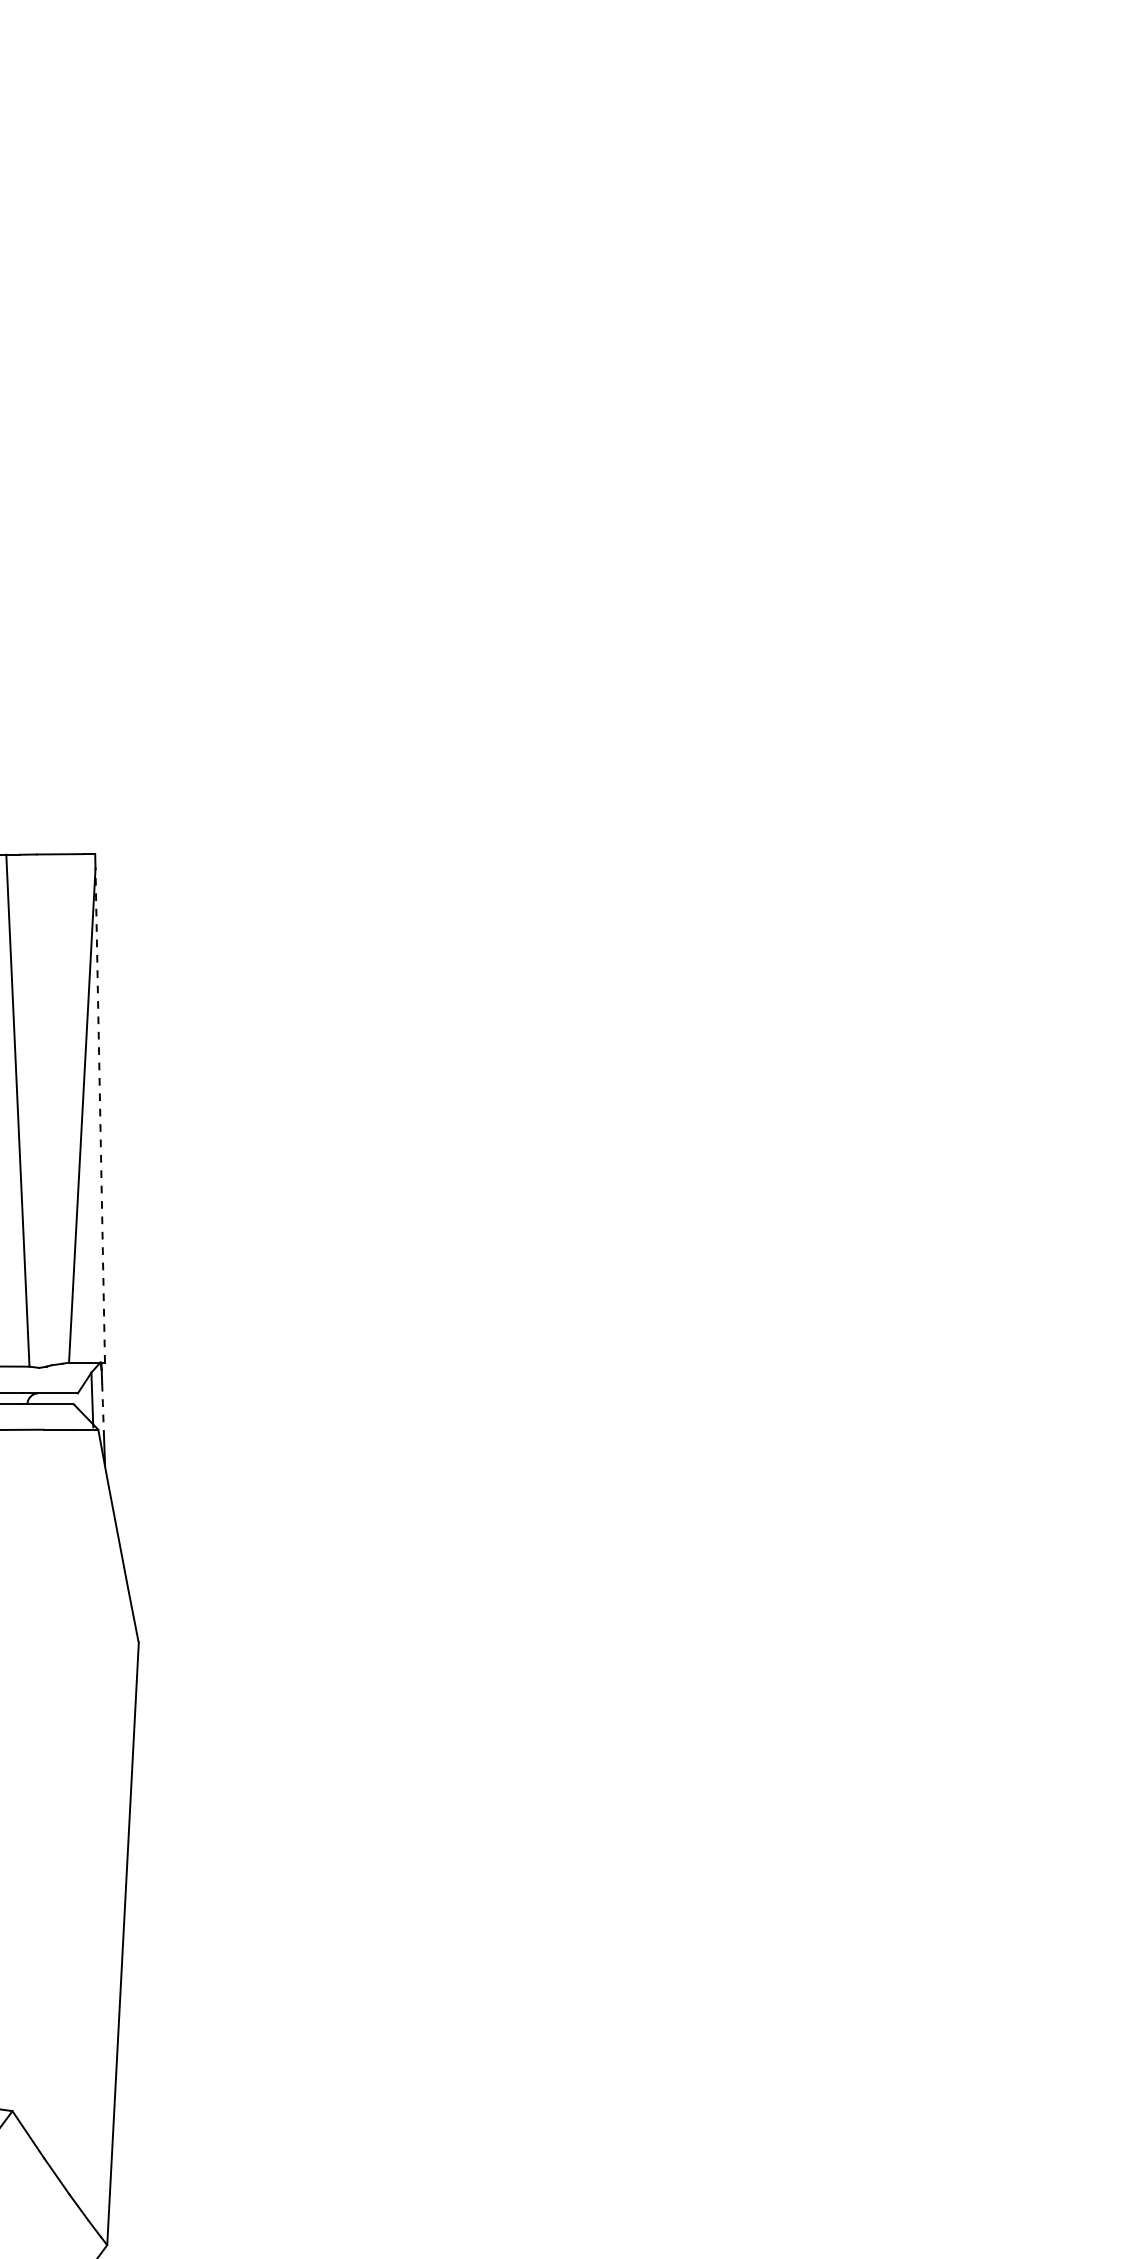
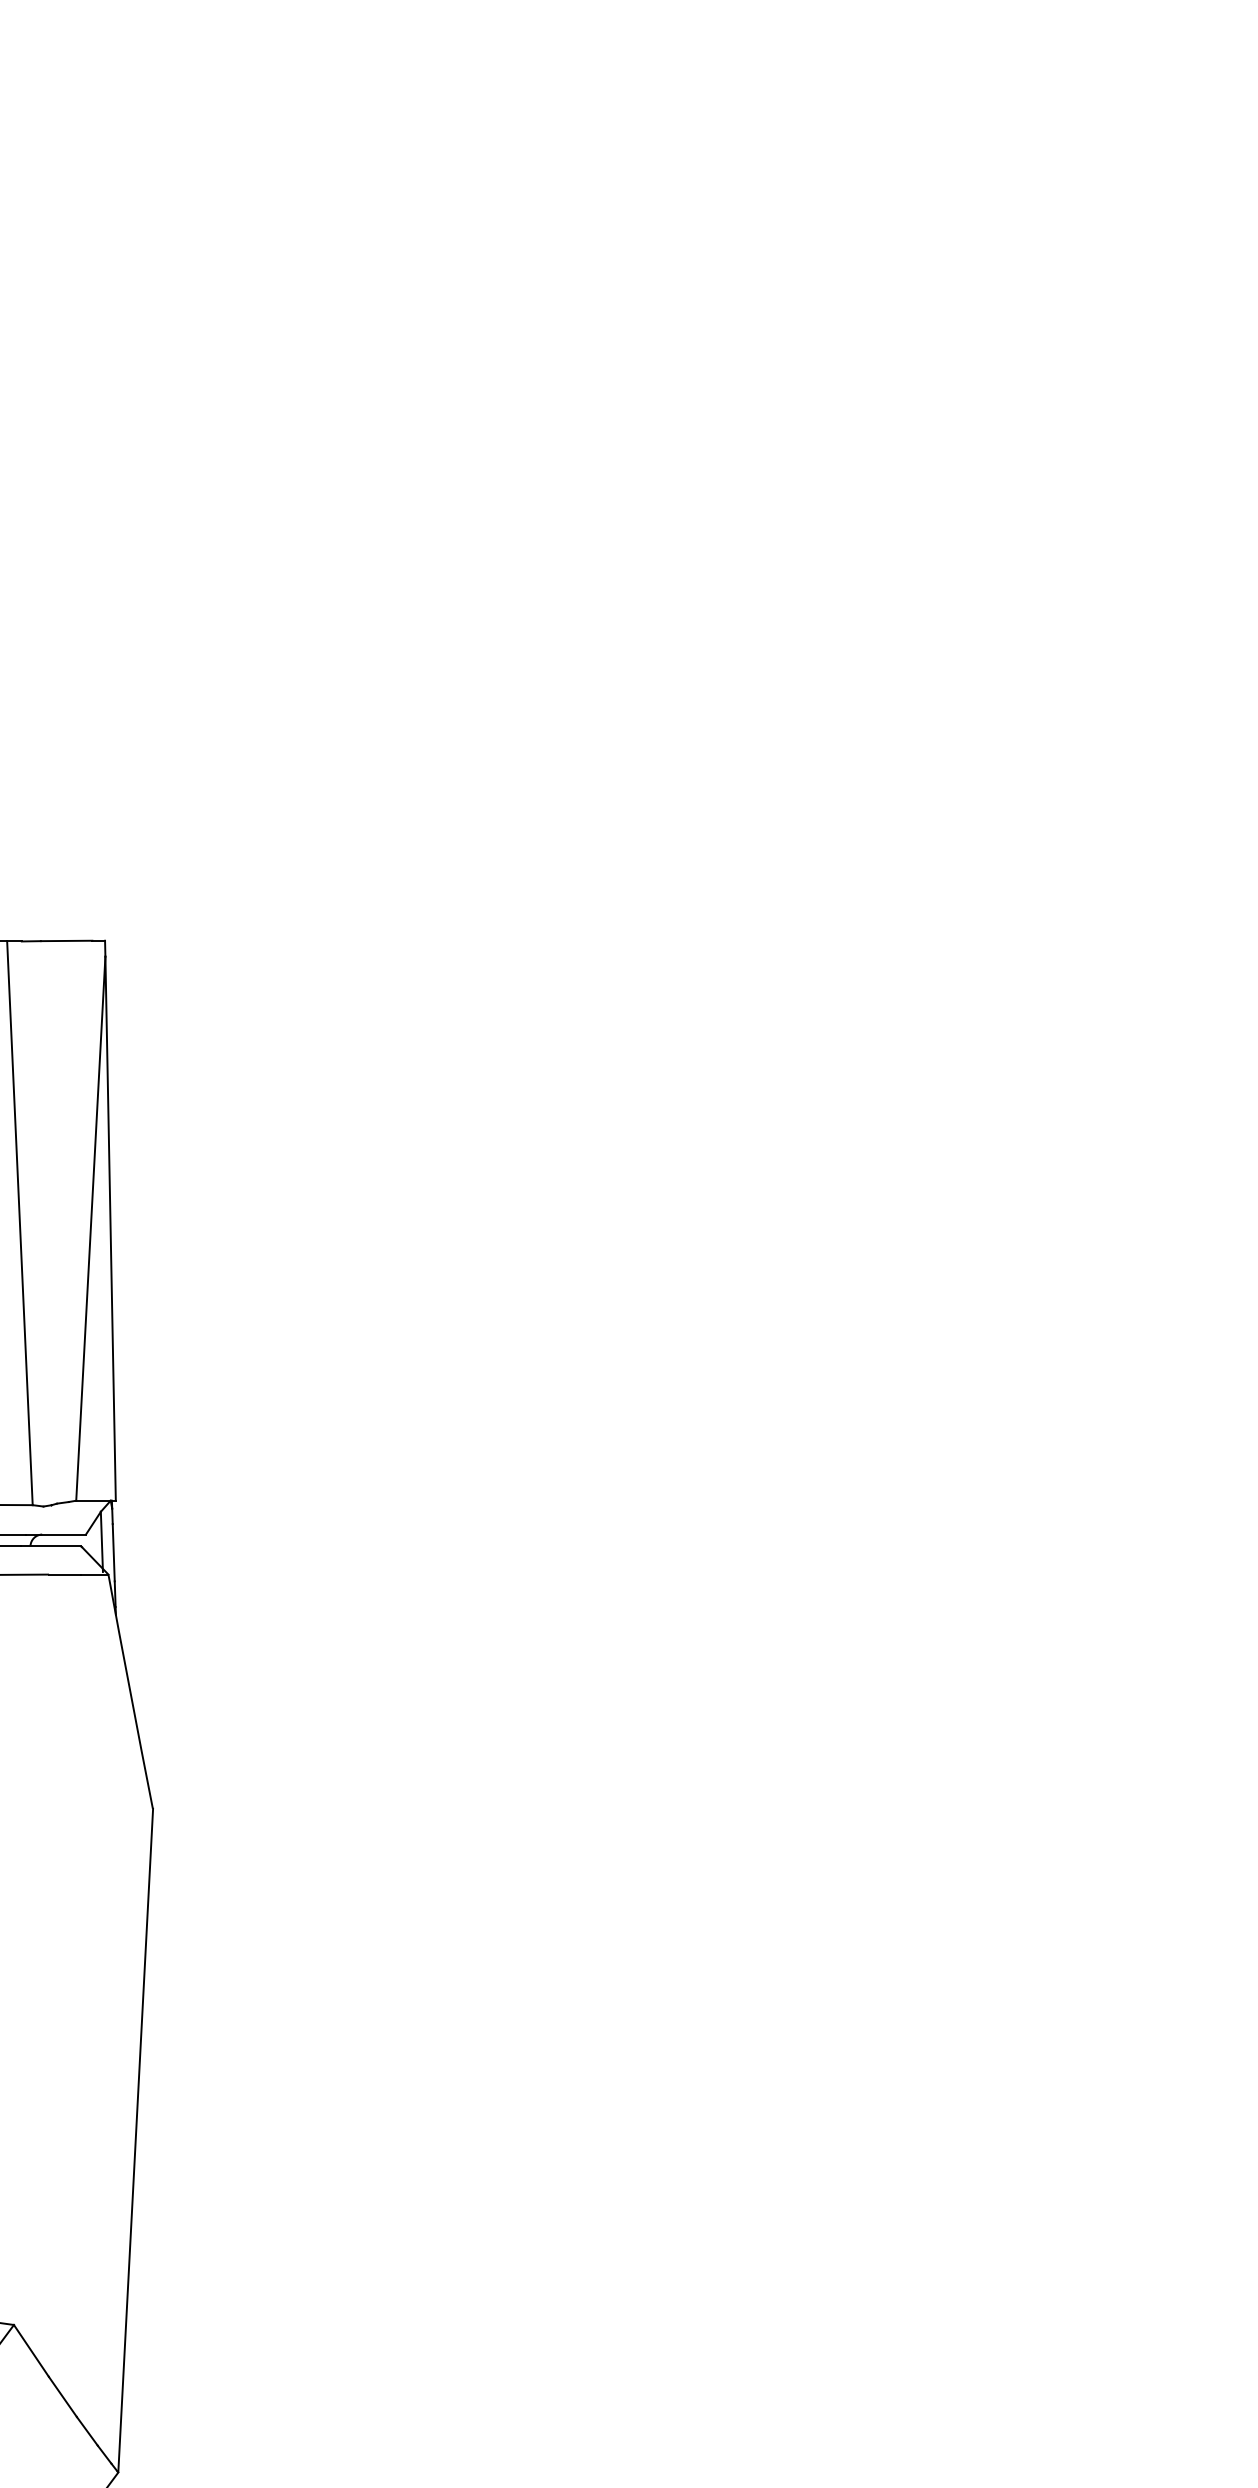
line: (100, 1115) -> (110, 1228), dashed -> solid
line: (102, 1409) -> (113, 1552), dashed -> solid

